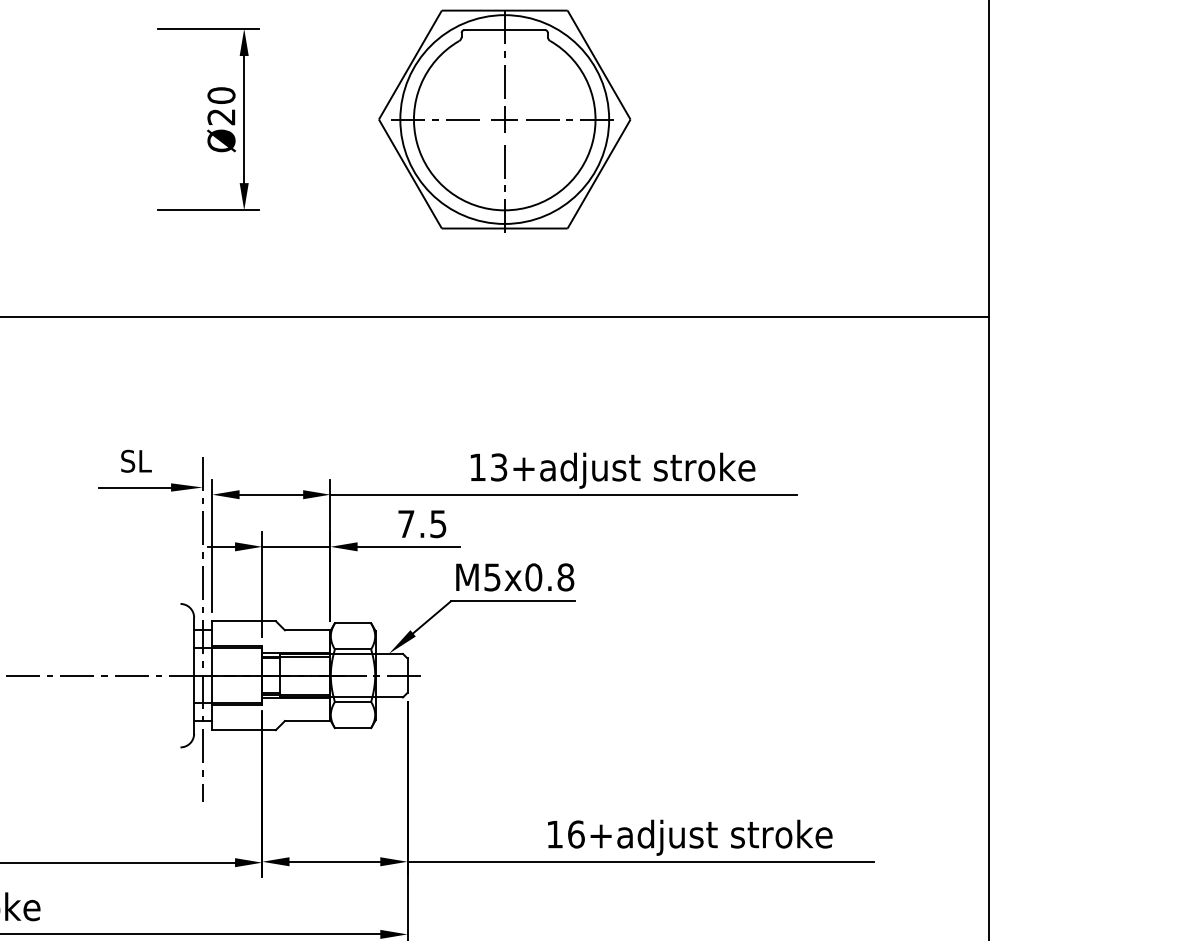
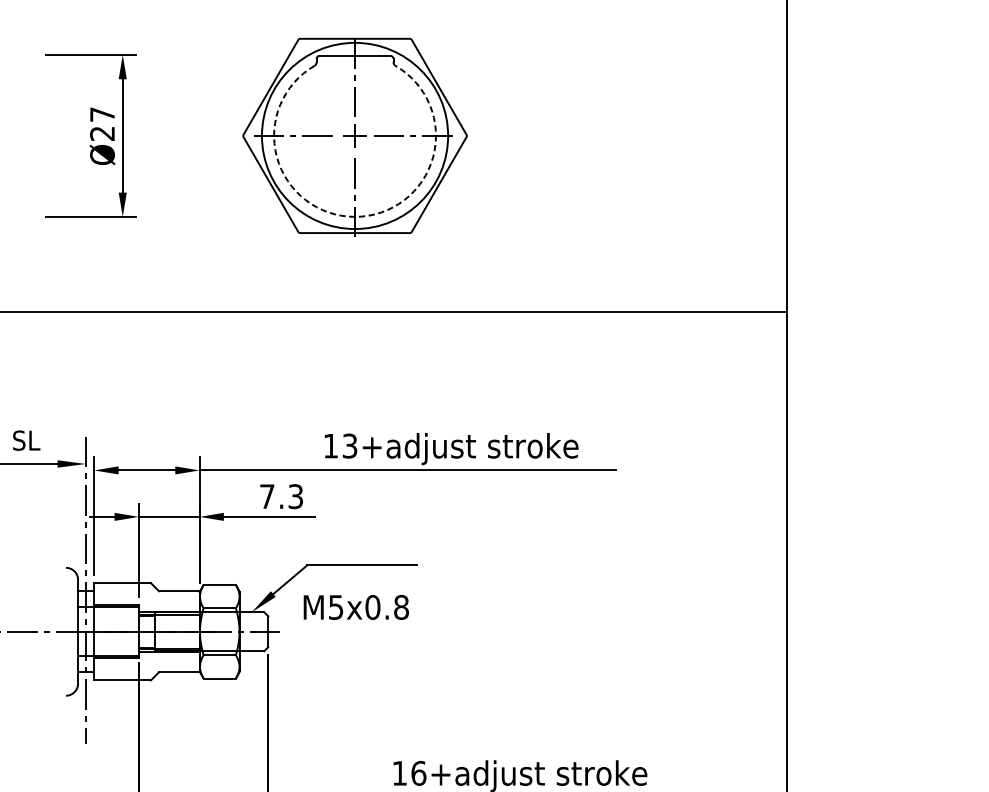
text: (221, 95) -> (102, 114), Ø20 -> Ø27
arc: (504, 210) -> (354, 217), solid -> dashed
text: (438, 523) -> (295, 496), 7.5 -> 7.3
text: (515, 577) -> (356, 607), moved

